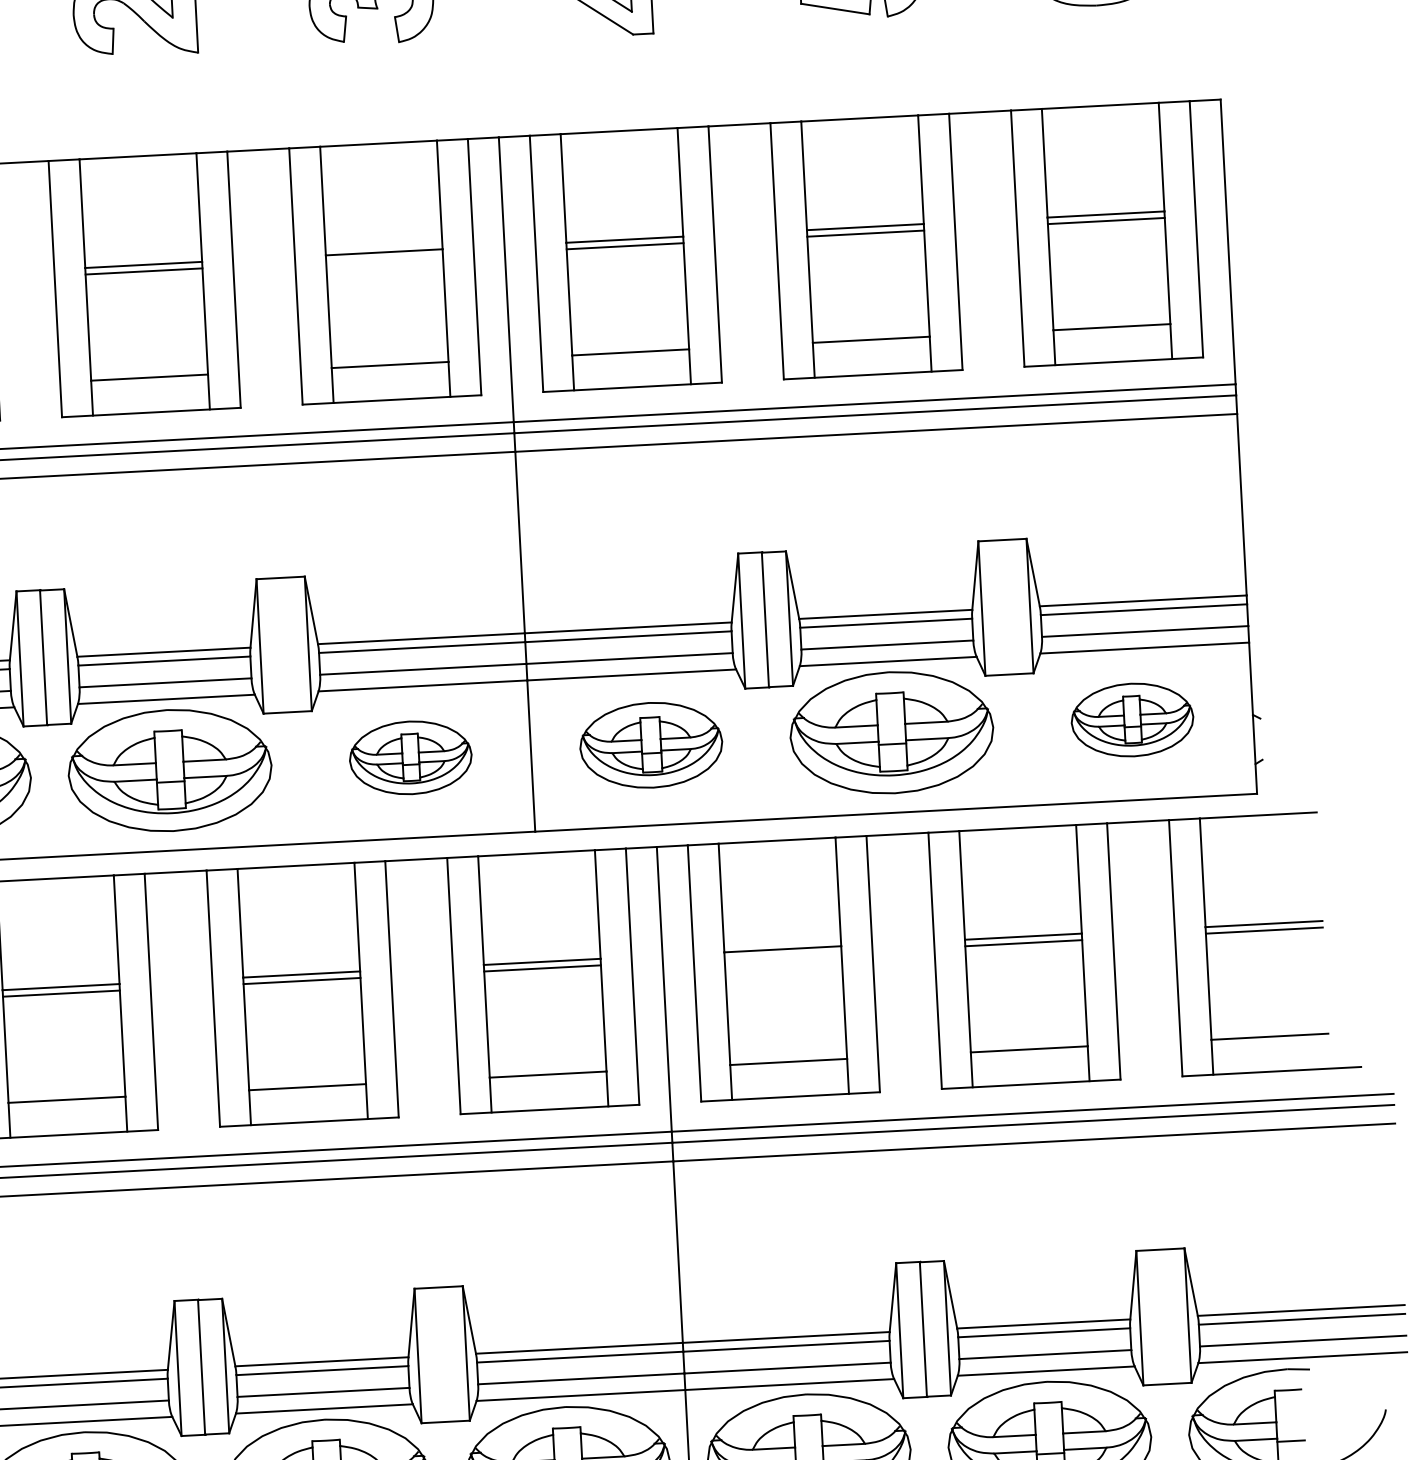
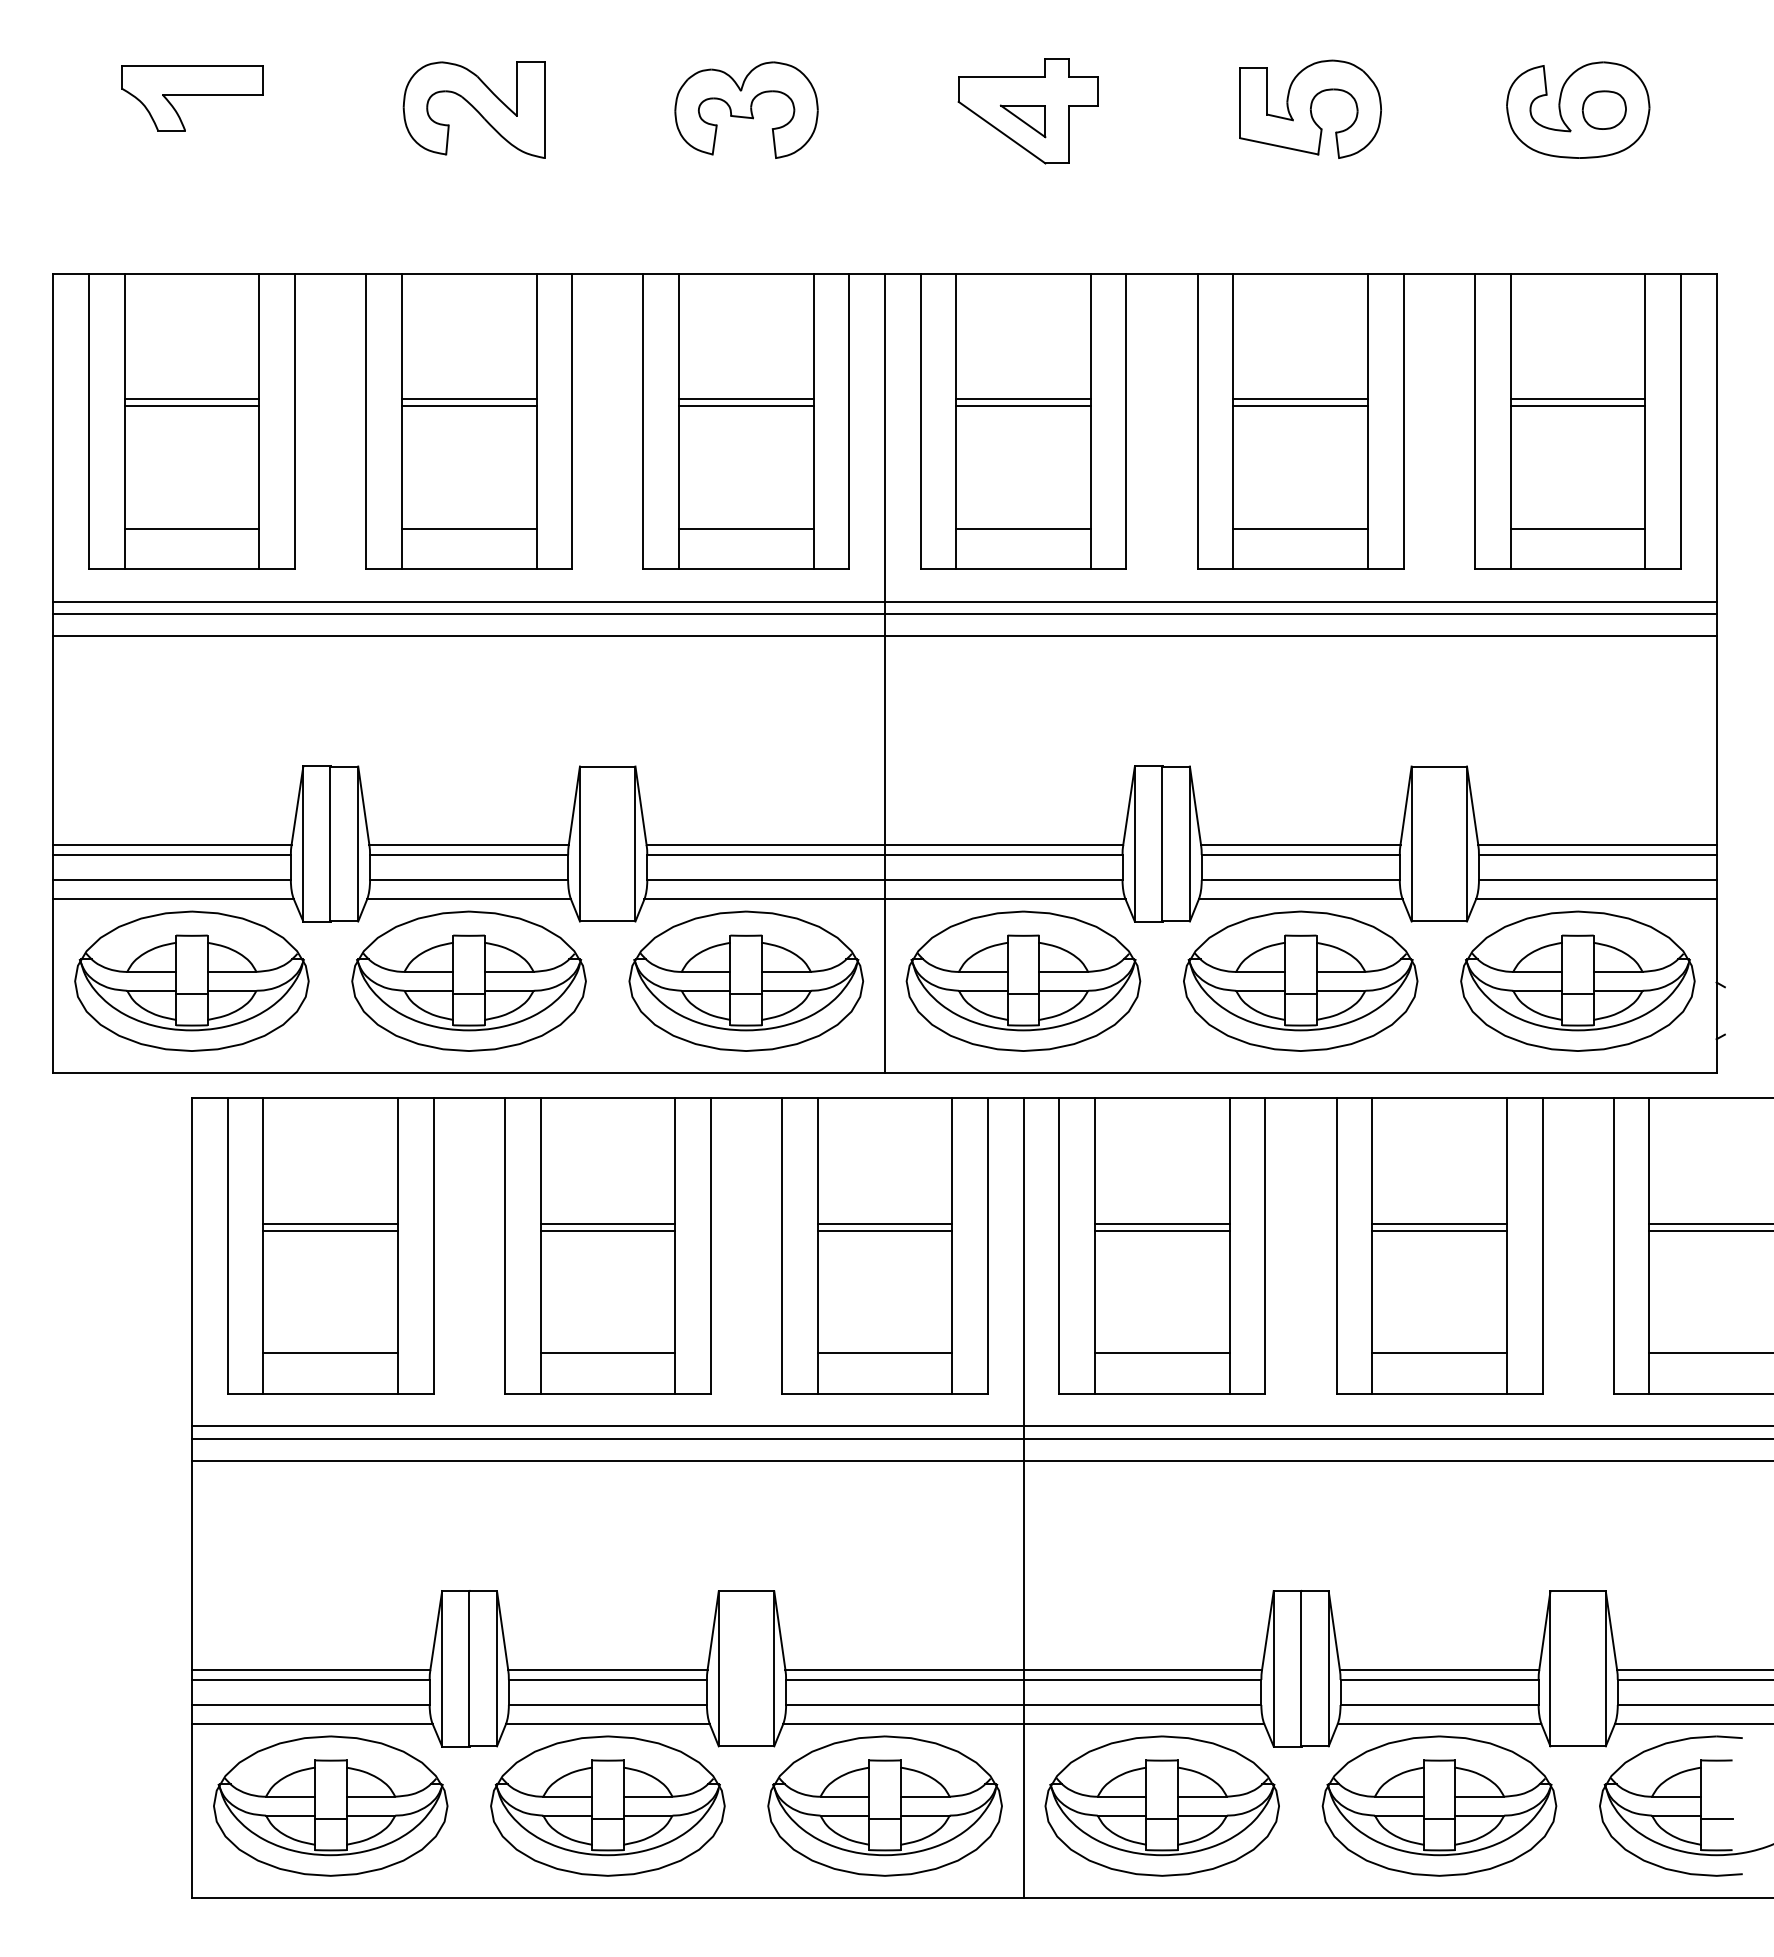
line: (384, 259) -> (746, 406), added
part: (1132, 719) -> (1577, 980), size x1.67
part: (651, 744) -> (1023, 980), size x1.43
part: (410, 757) -> (746, 980), size x1.67
line: (782, 956) -> (1161, 1231), added

